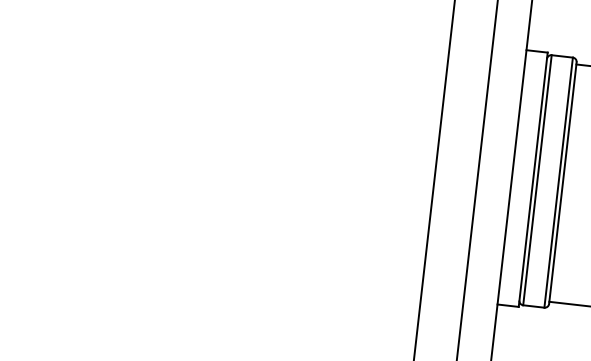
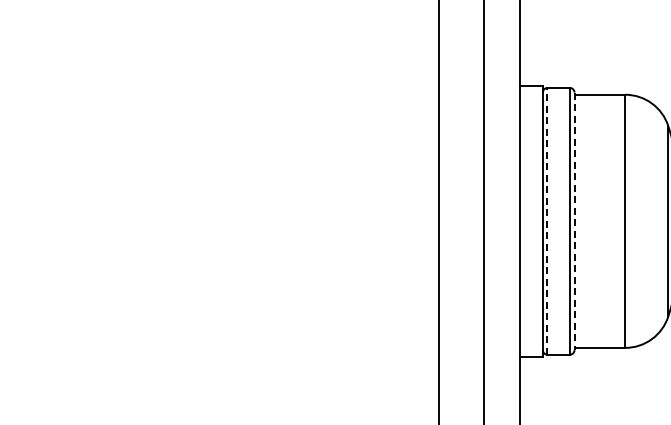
line: (537, 179) -> (547, 220), solid -> dashed
line: (562, 183) -> (574, 221), solid -> dashed

